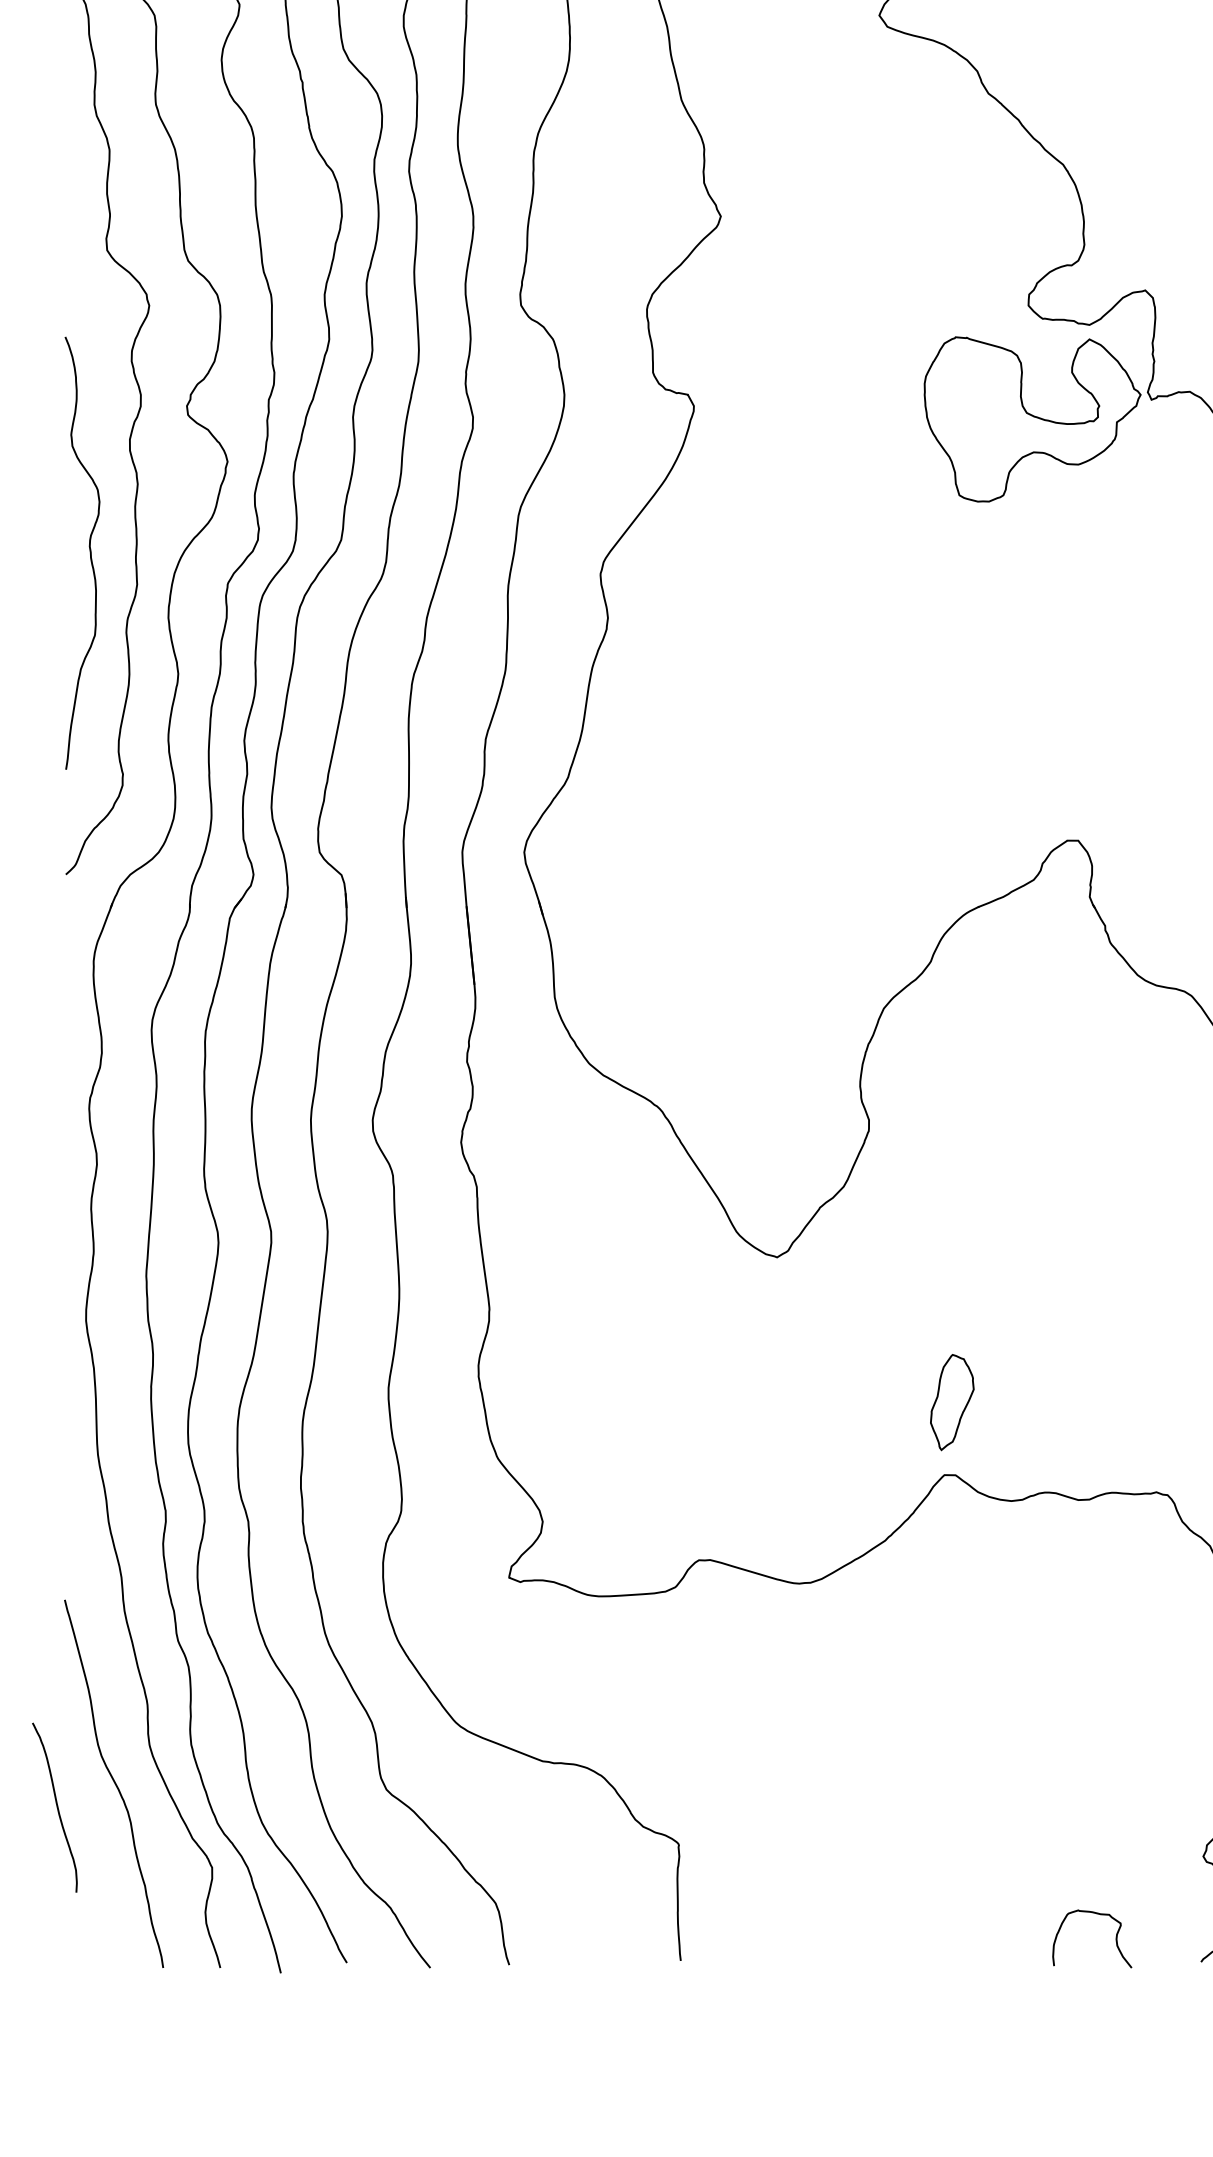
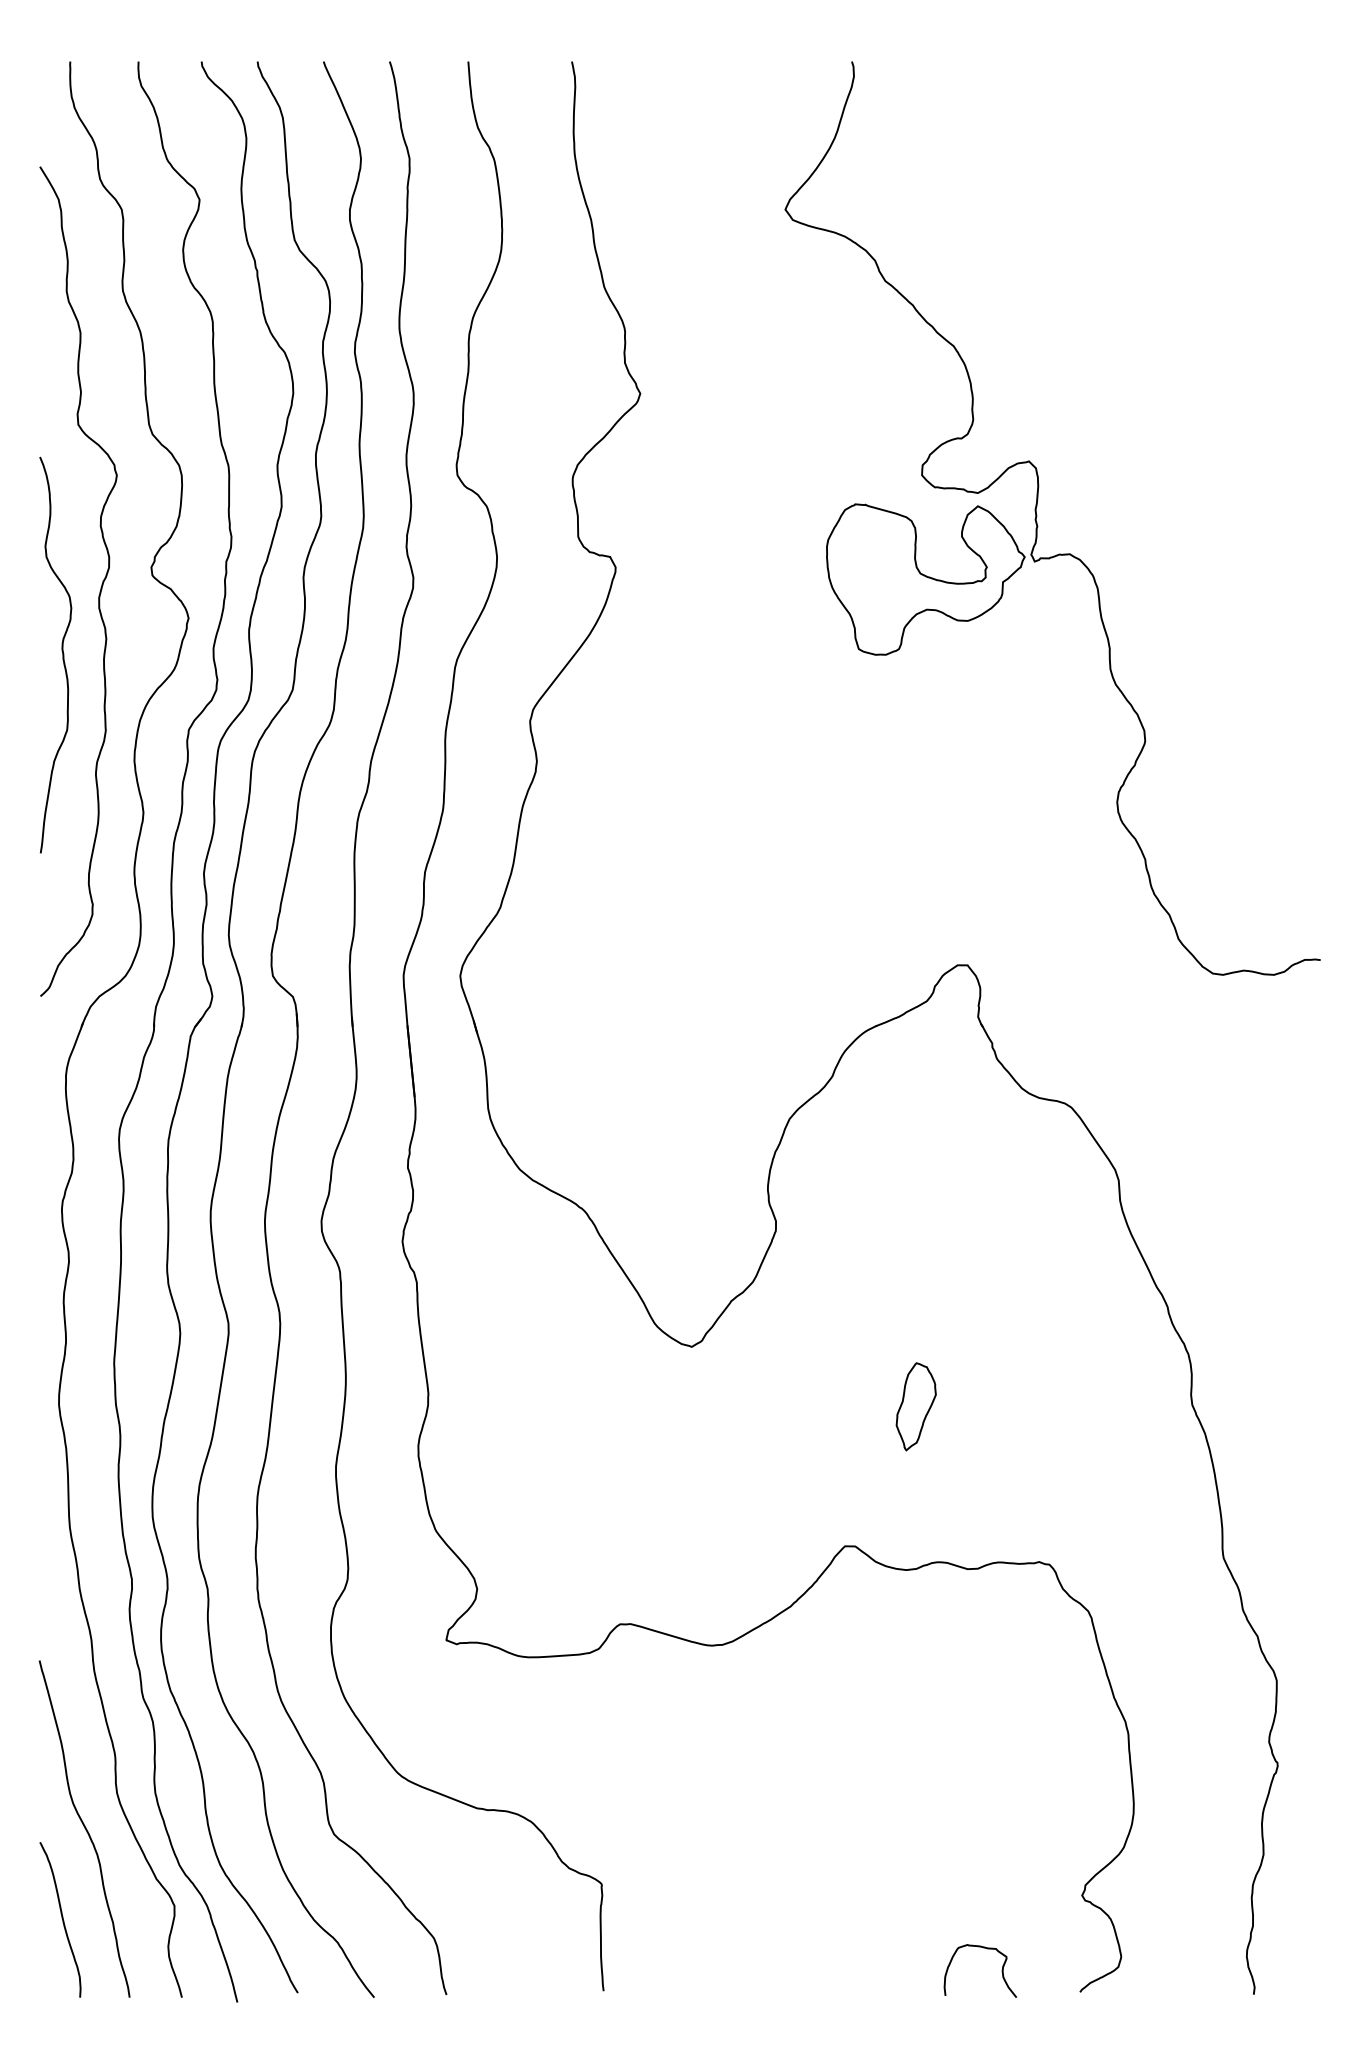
curve: (88, 549) -> (61, 651), moved
part: (951, 1402) -> (915, 1406), moved
curve: (56, 1806) -> (61, 1918), moved

